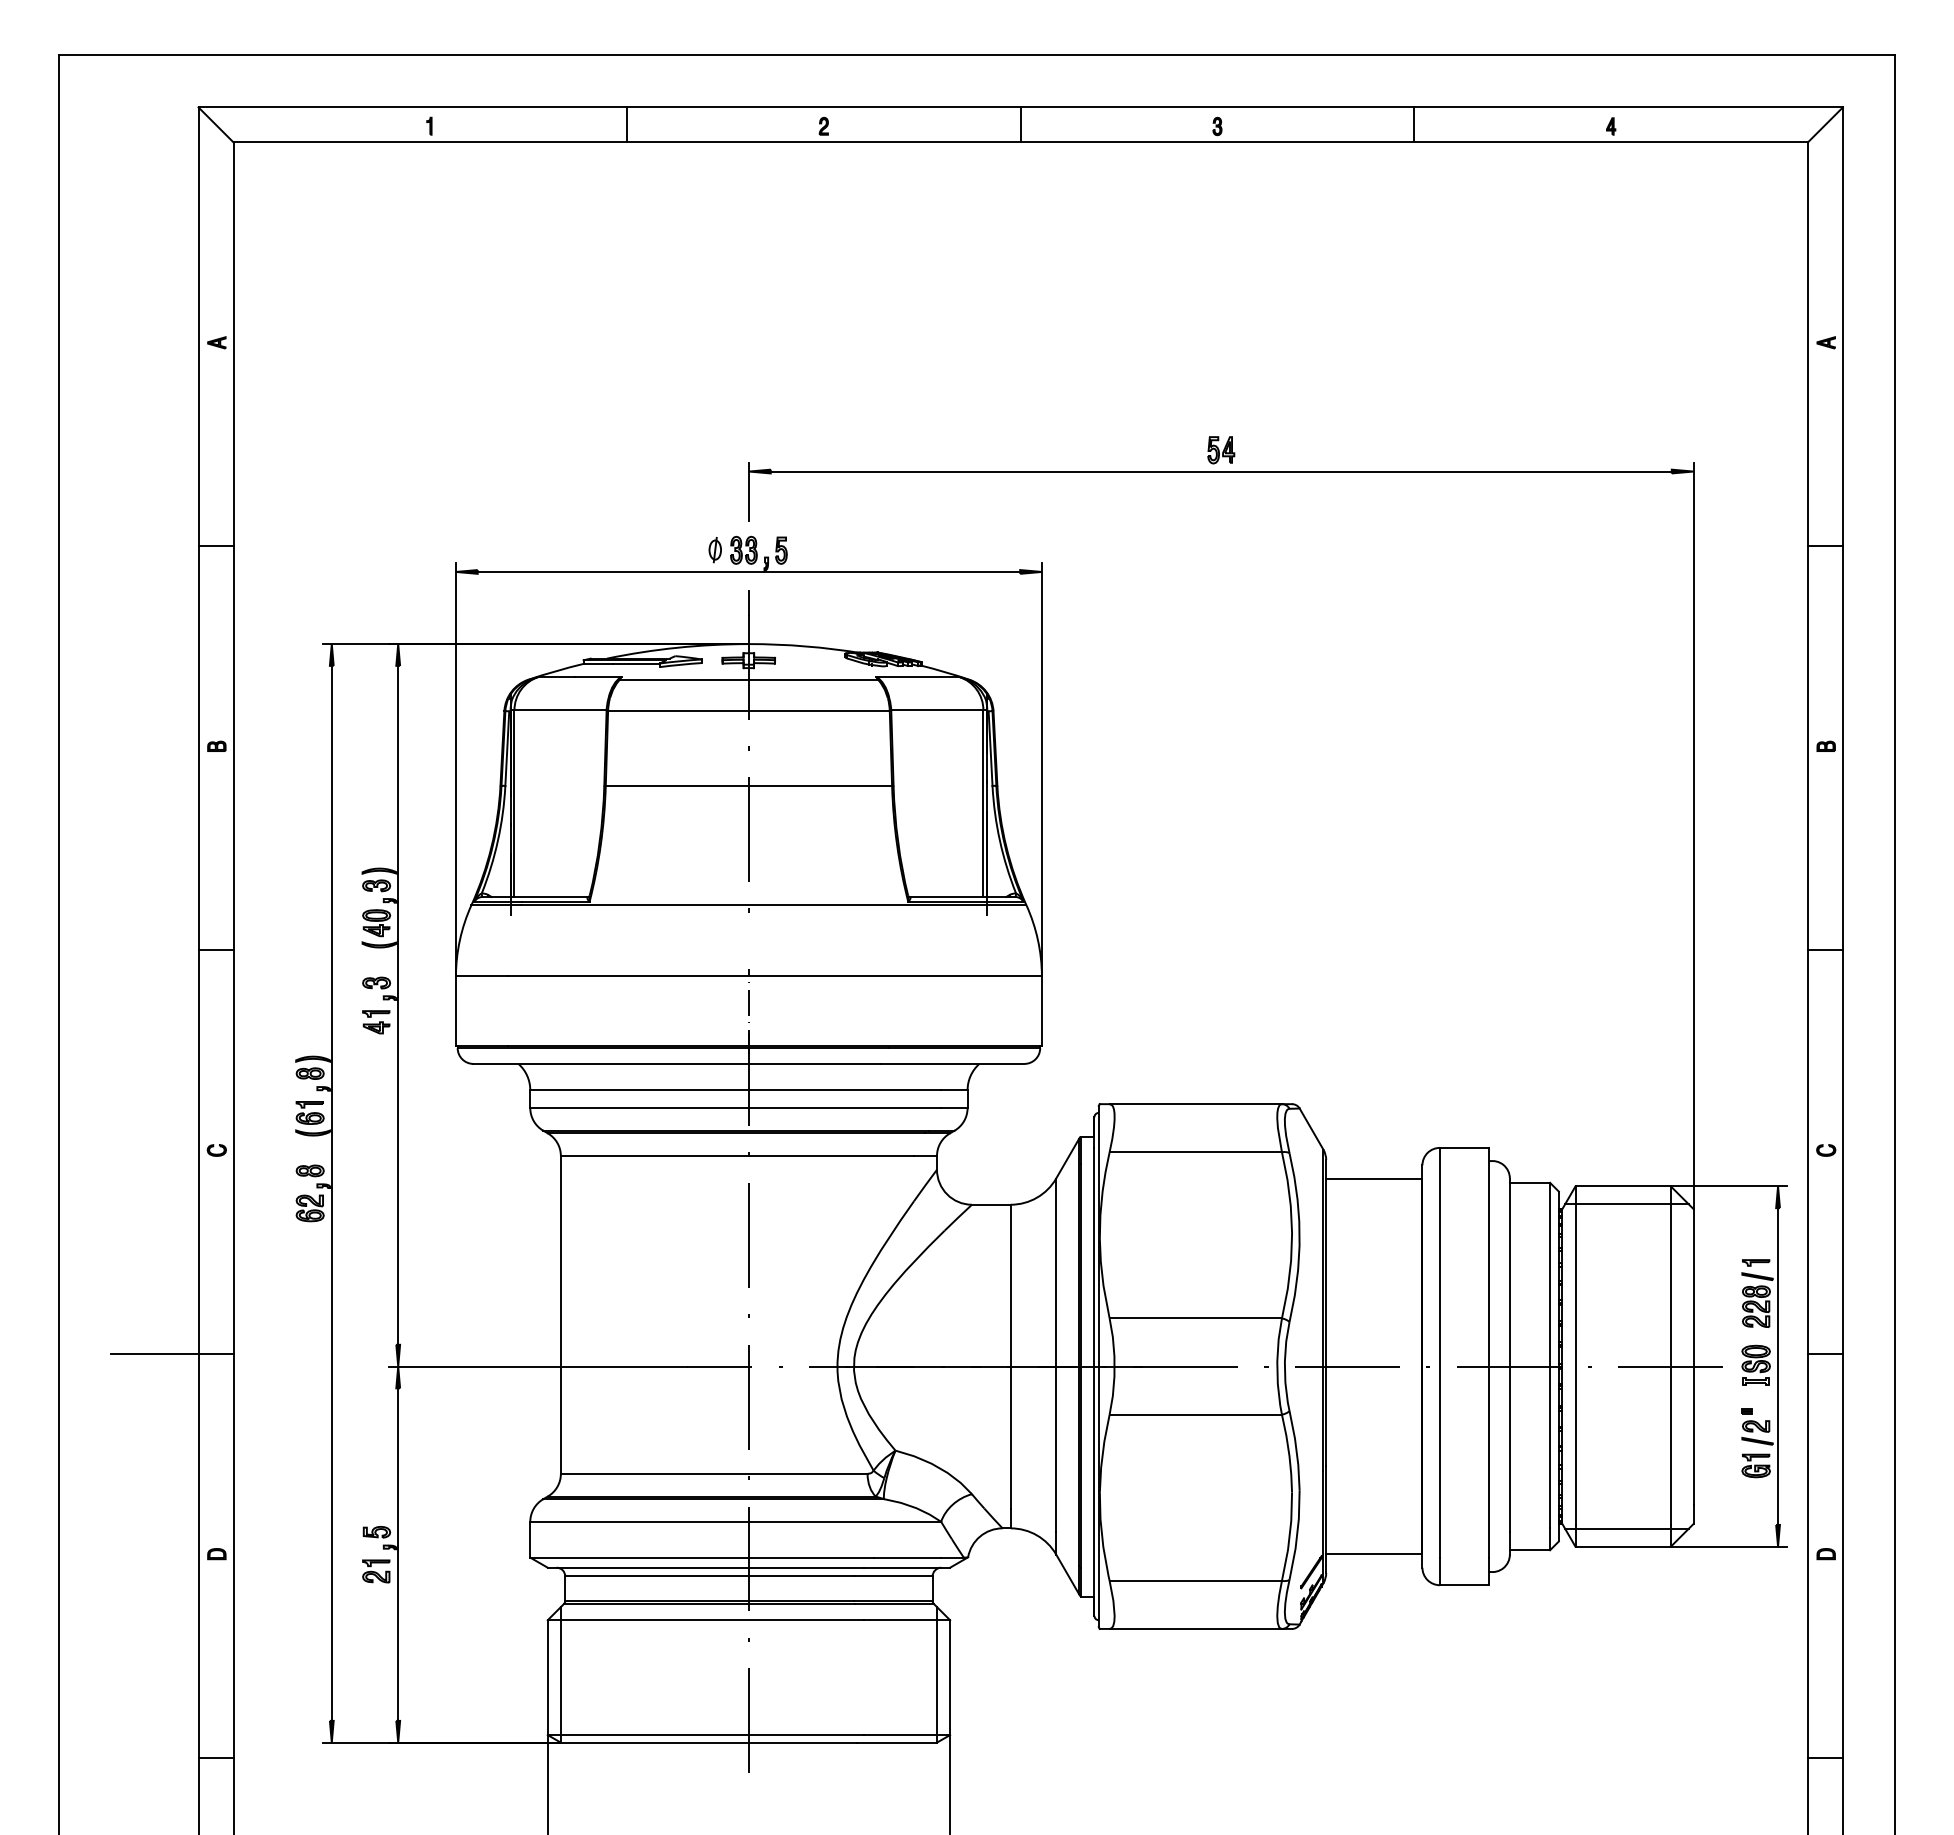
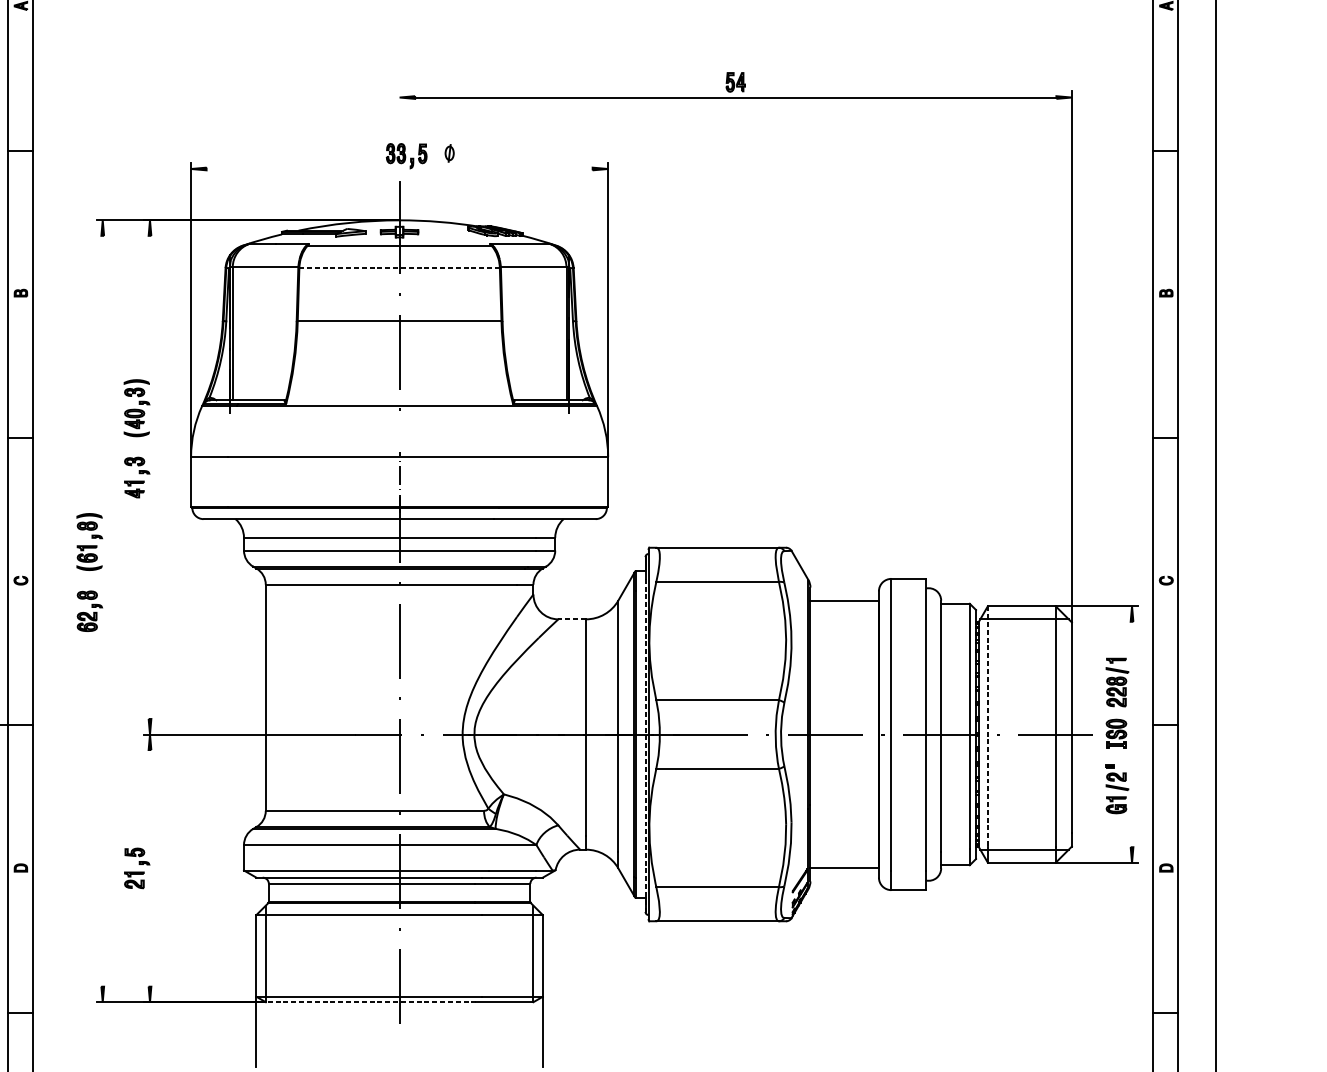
line: (748, 491) -> (399, 111), removed
part: (714, 550) -> (449, 153), moved
line: (748, 571) -> (399, 168), removed
line: (748, 711) -> (399, 268), solid -> dashed
line: (398, 1004) -> (150, 476), removed
line: (331, 1192) -> (102, 610), removed
line: (990, 1204) -> (571, 619), solid -> dashed
line: (1575, 1356) -> (987, 727), solid -> dashed
line: (1778, 1366) -> (1132, 734), removed
line: (1094, 1382) -> (645, 745), solid -> dashed
line: (398, 1554) -> (150, 868), removed
line: (708, 1742) -> (370, 1002), solid -> dashed

